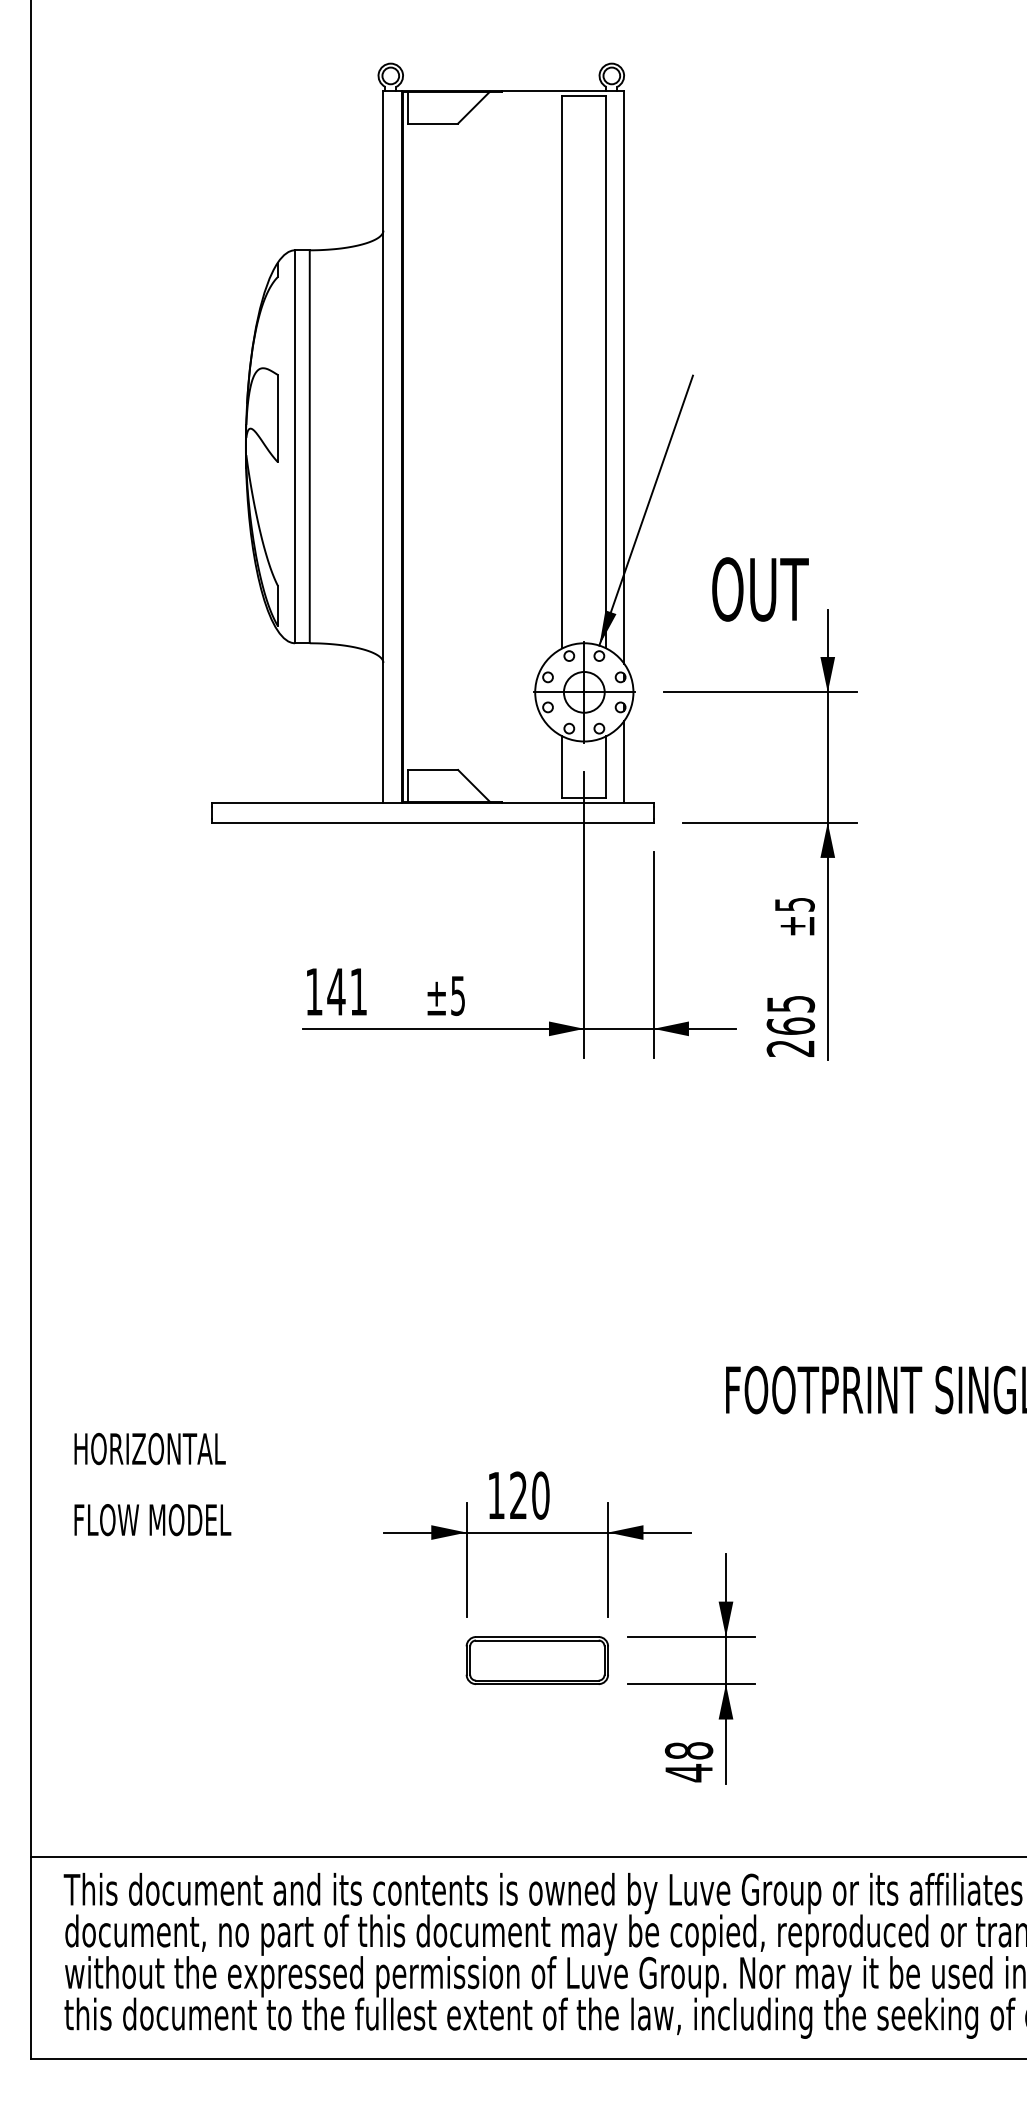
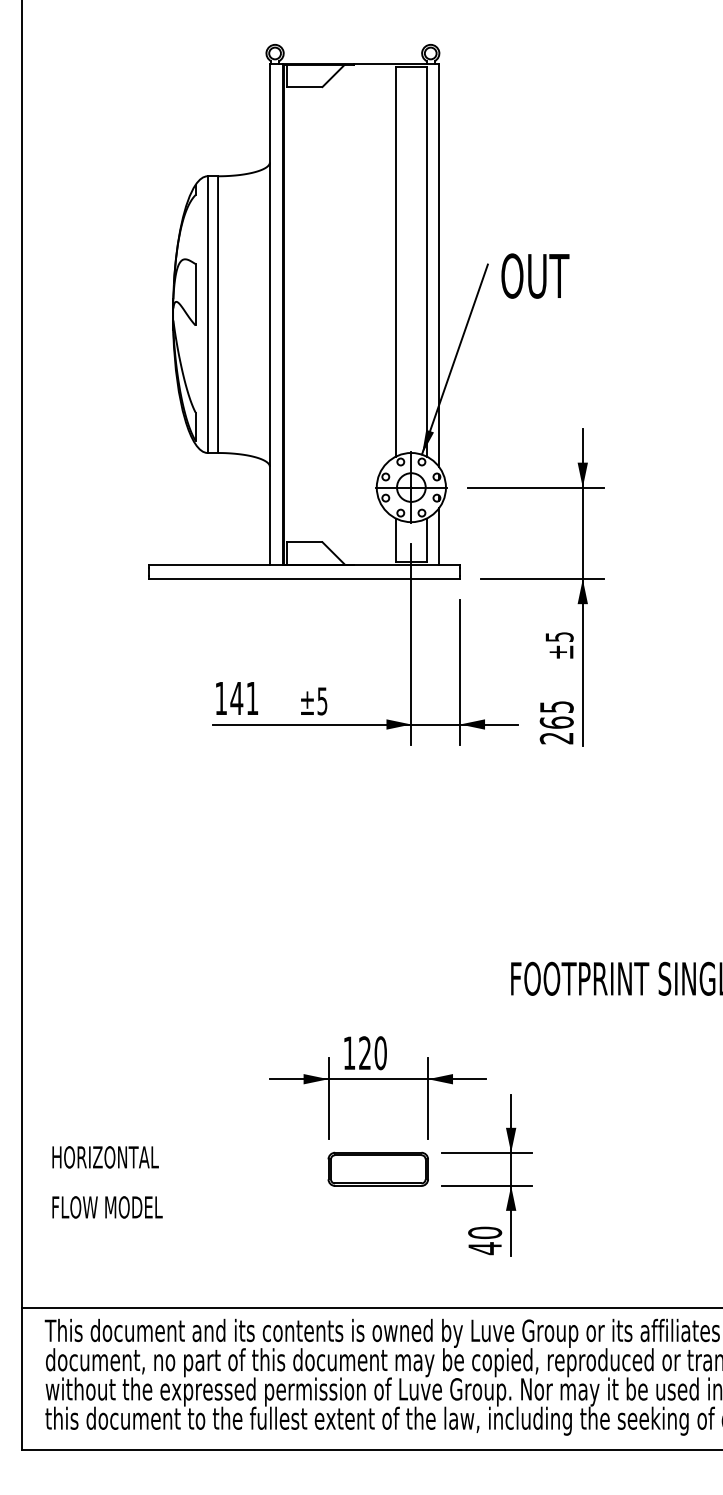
text: (760, 588) -> (535, 275), moved
text: (152, 1484) -> (107, 1182), moved
text: (688, 1750) -> (484, 1232), 48 -> 40

